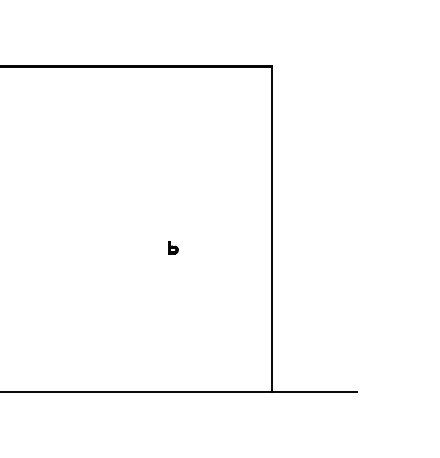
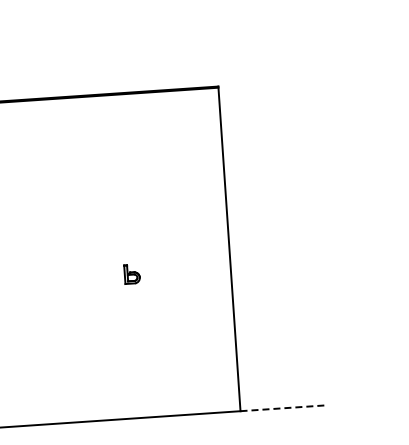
part: (173, 247) -> (132, 274), size x1.6
line: (314, 391) -> (283, 408), solid -> dashed

